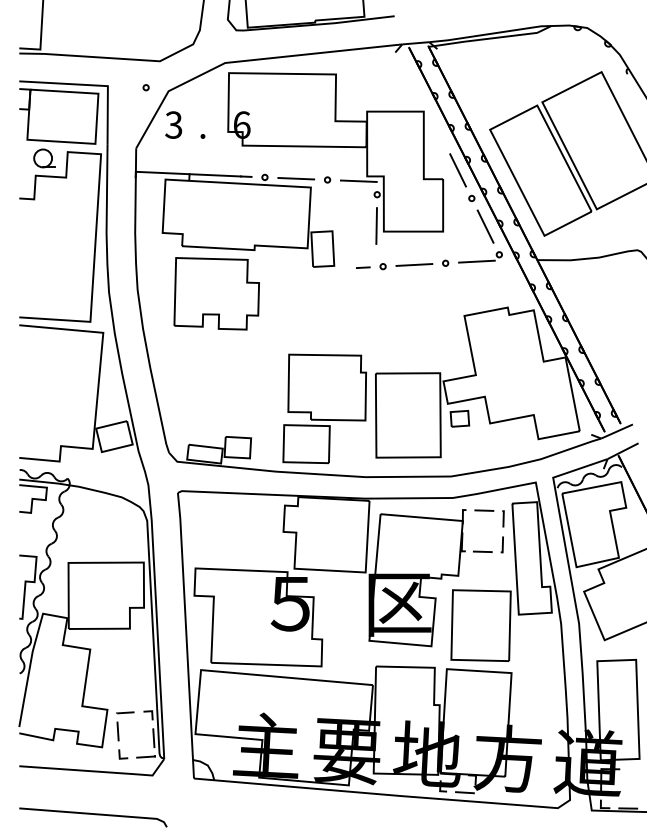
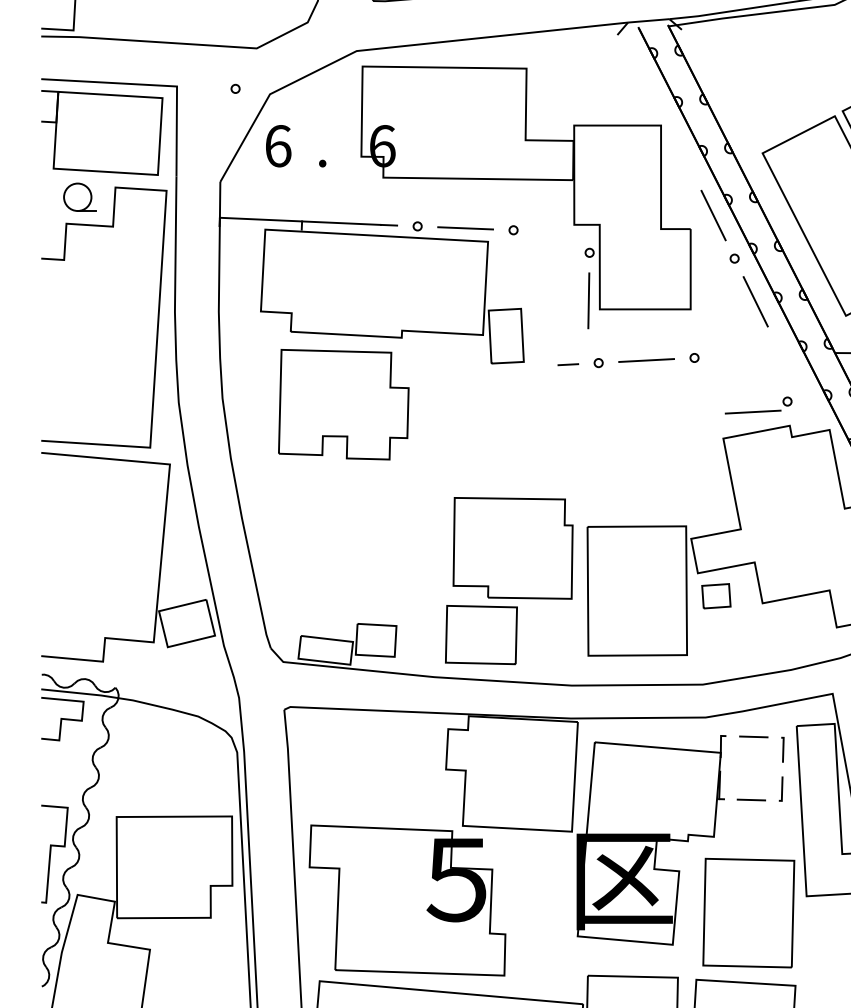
text: (173, 124) -> (277, 145), 3 -> 6
line: (358, 180) -> (560, 231), removed
part: (480, 257) -> (758, 405), moved

